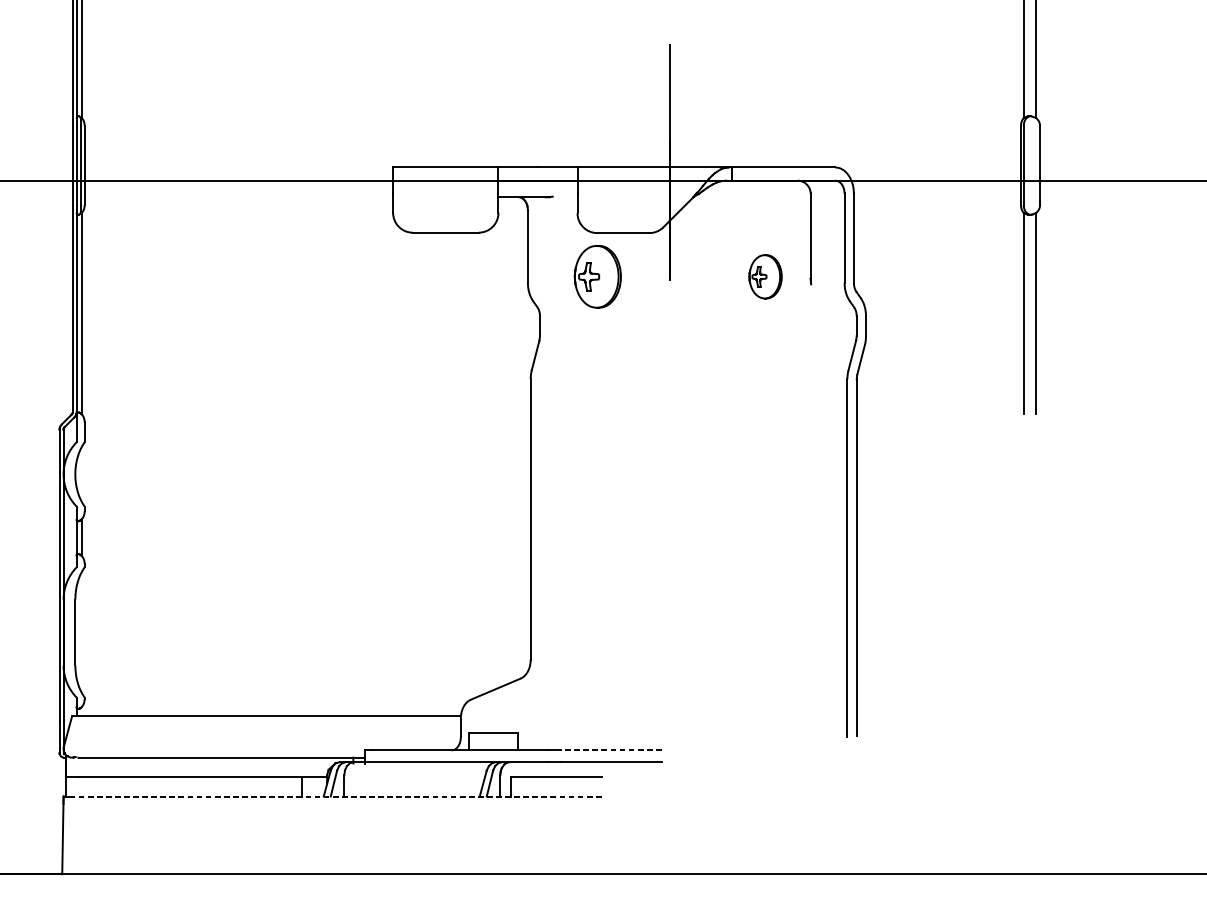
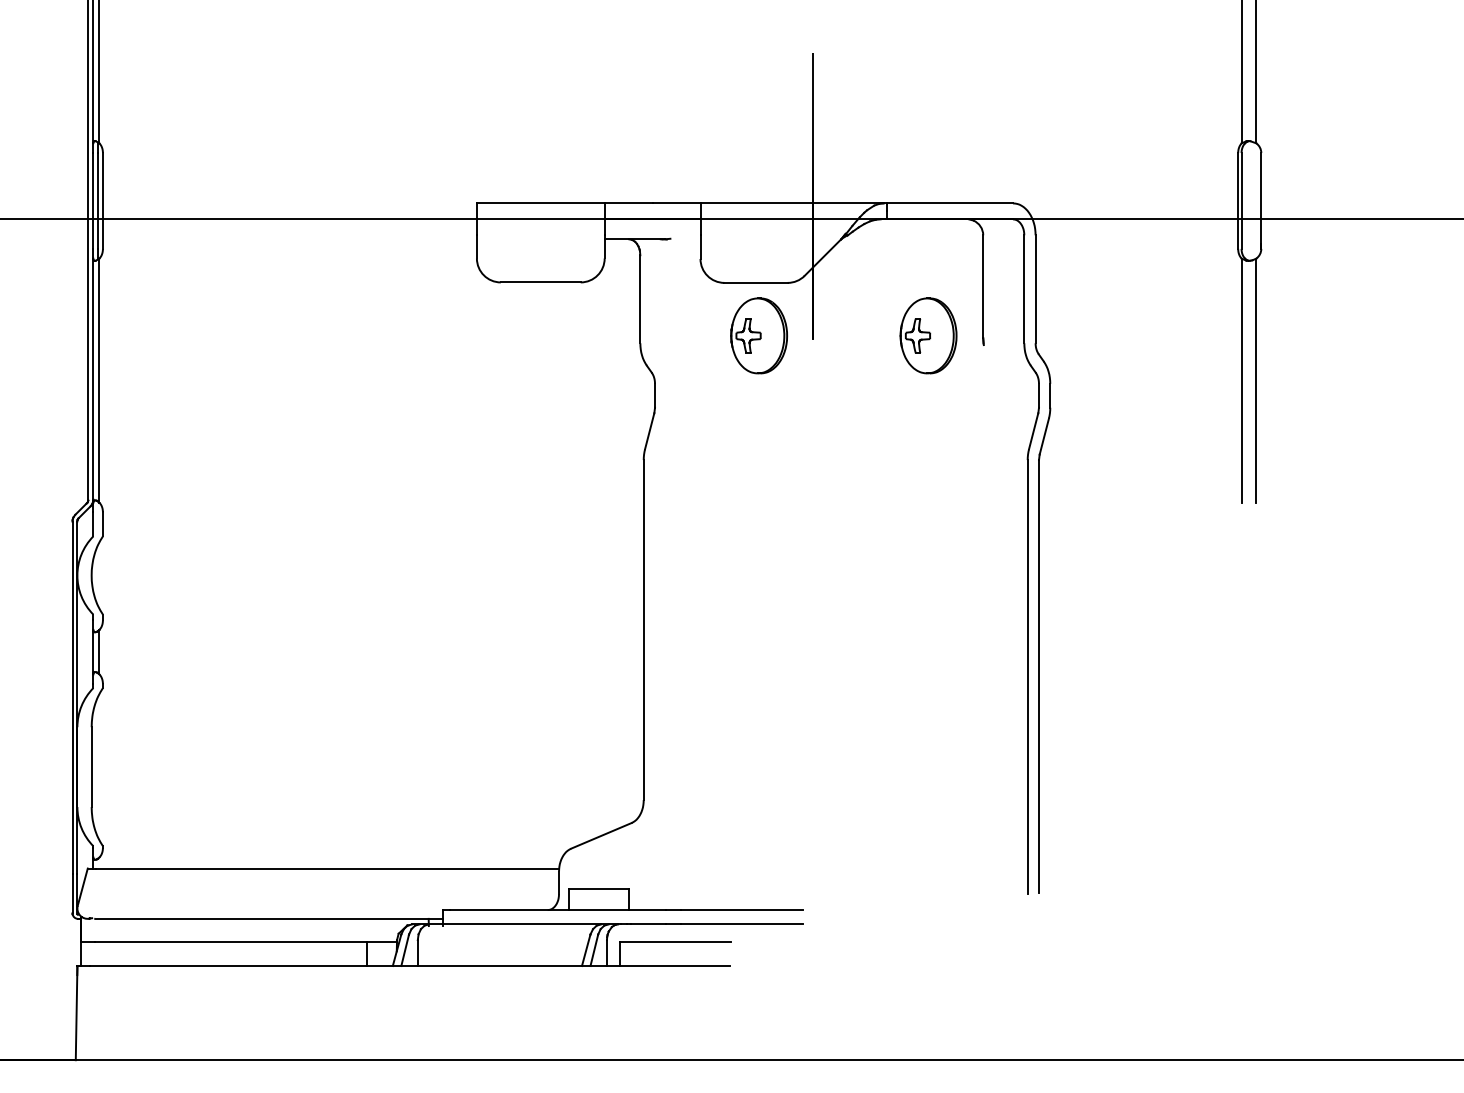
part: (597, 276) -> (758, 335), moved
part: (765, 276) -> (928, 335), size x1.43
line: (611, 750) -> (741, 910), dashed -> solid
line: (337, 796) -> (409, 966), dashed -> solid

